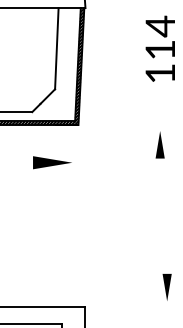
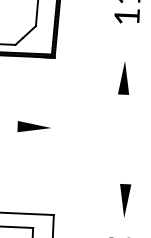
part: (159, 144) -> (123, 77), size x1.43
part: (52, 162) -> (34, 127), moved
part: (166, 287) -> (124, 200), size x1.43

